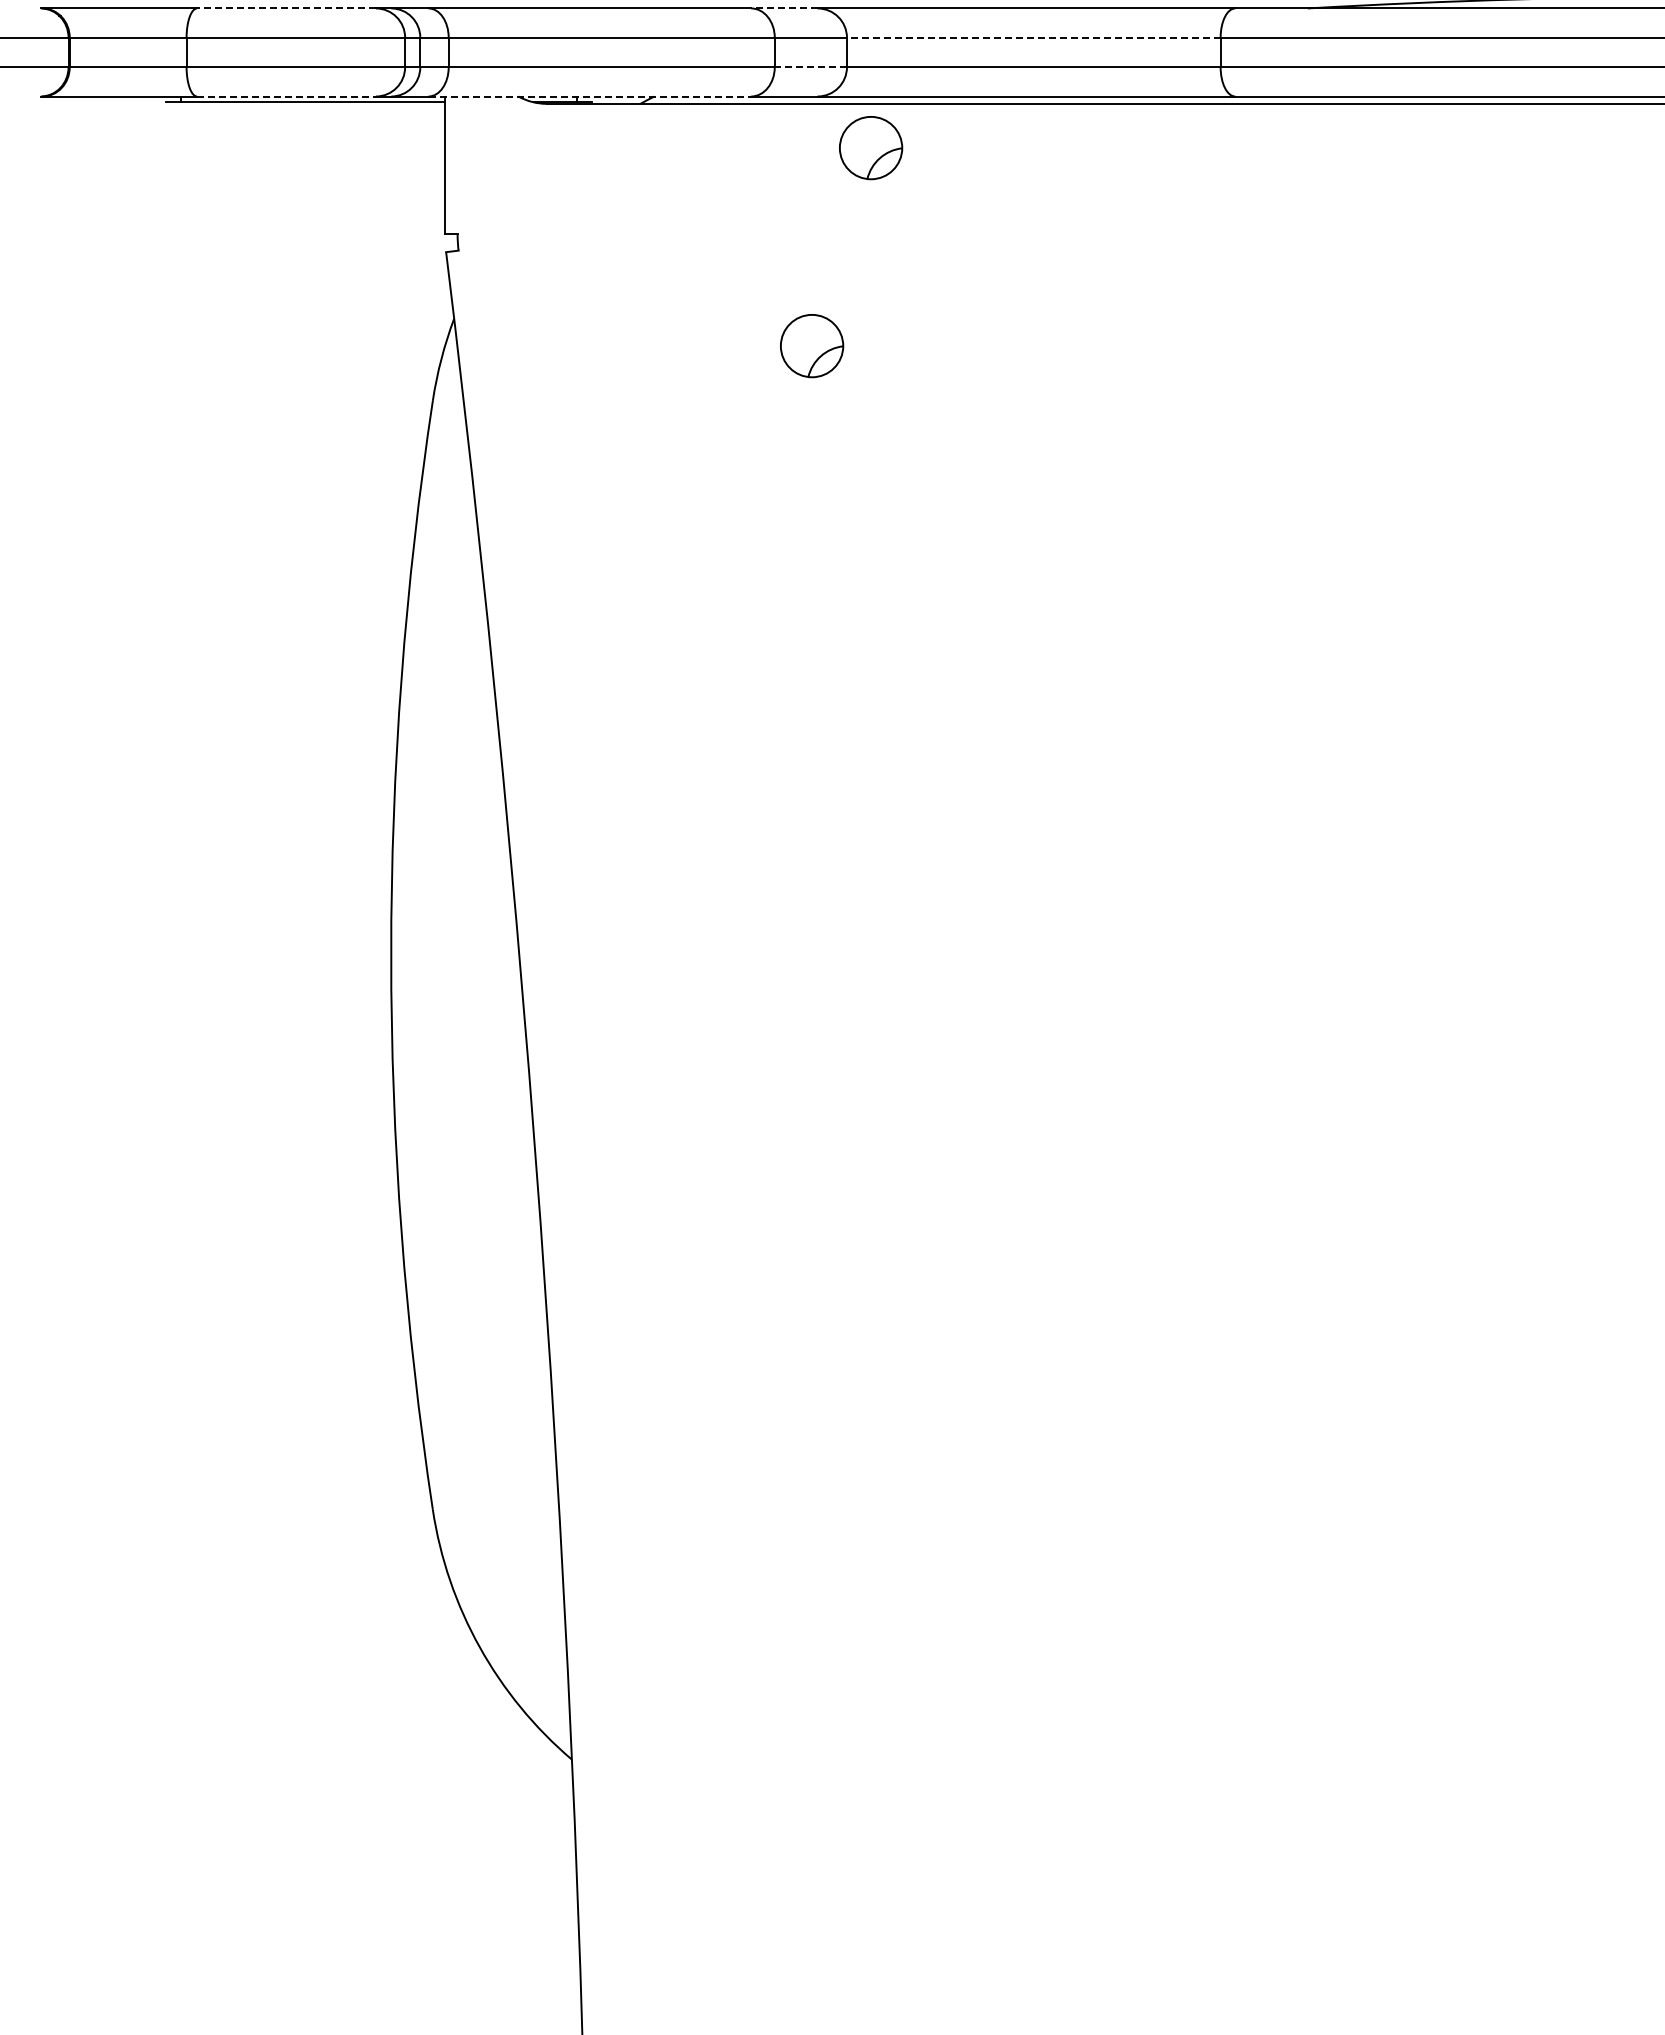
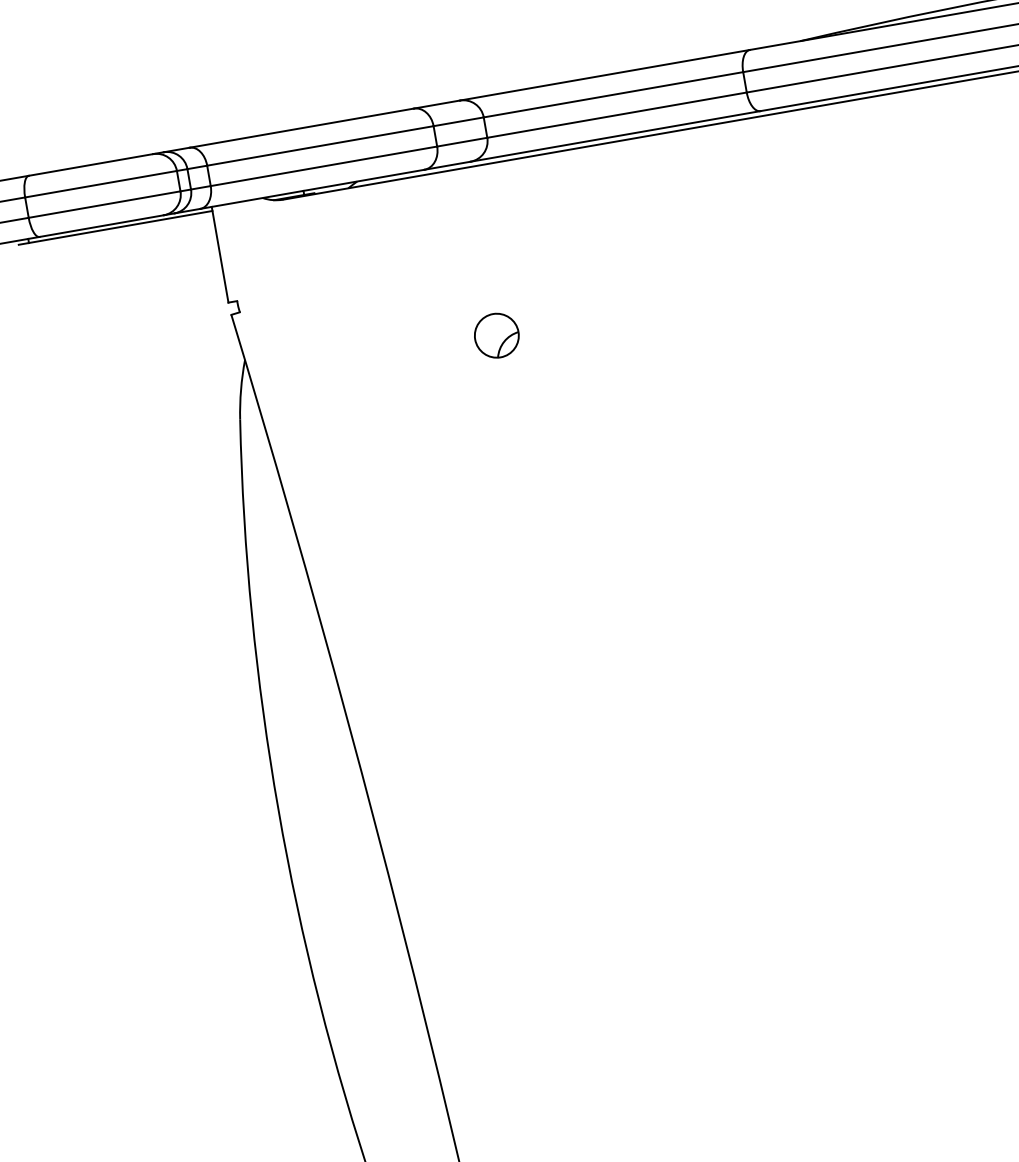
line: (285, 8) -> (90, 165), dashed -> solid
line: (783, 8) -> (436, 104), dashed -> solid
line: (1033, 37) -> (613, 94), dashed -> solid
line: (810, 67) -> (462, 142), dashed -> solid
line: (286, 96) -> (101, 226), dashed -> solid
line: (590, 96) -> (312, 189), dashed -> solid
part: (871, 148) -> (514, 191), removed

